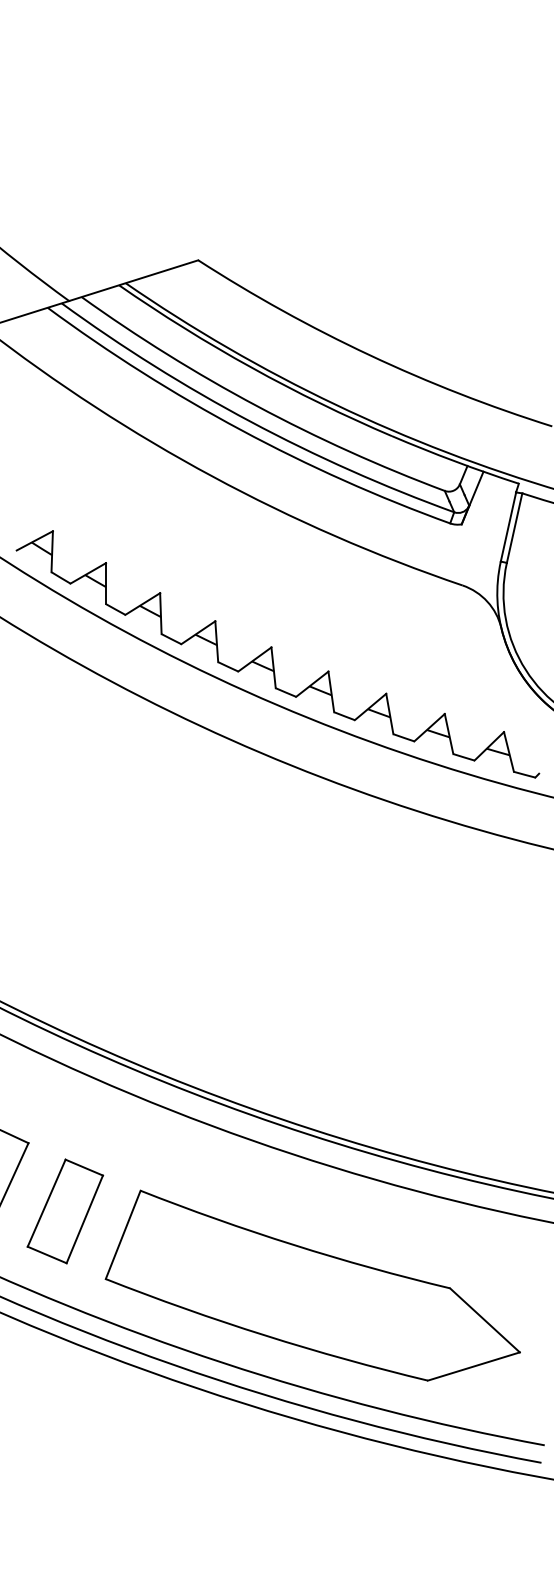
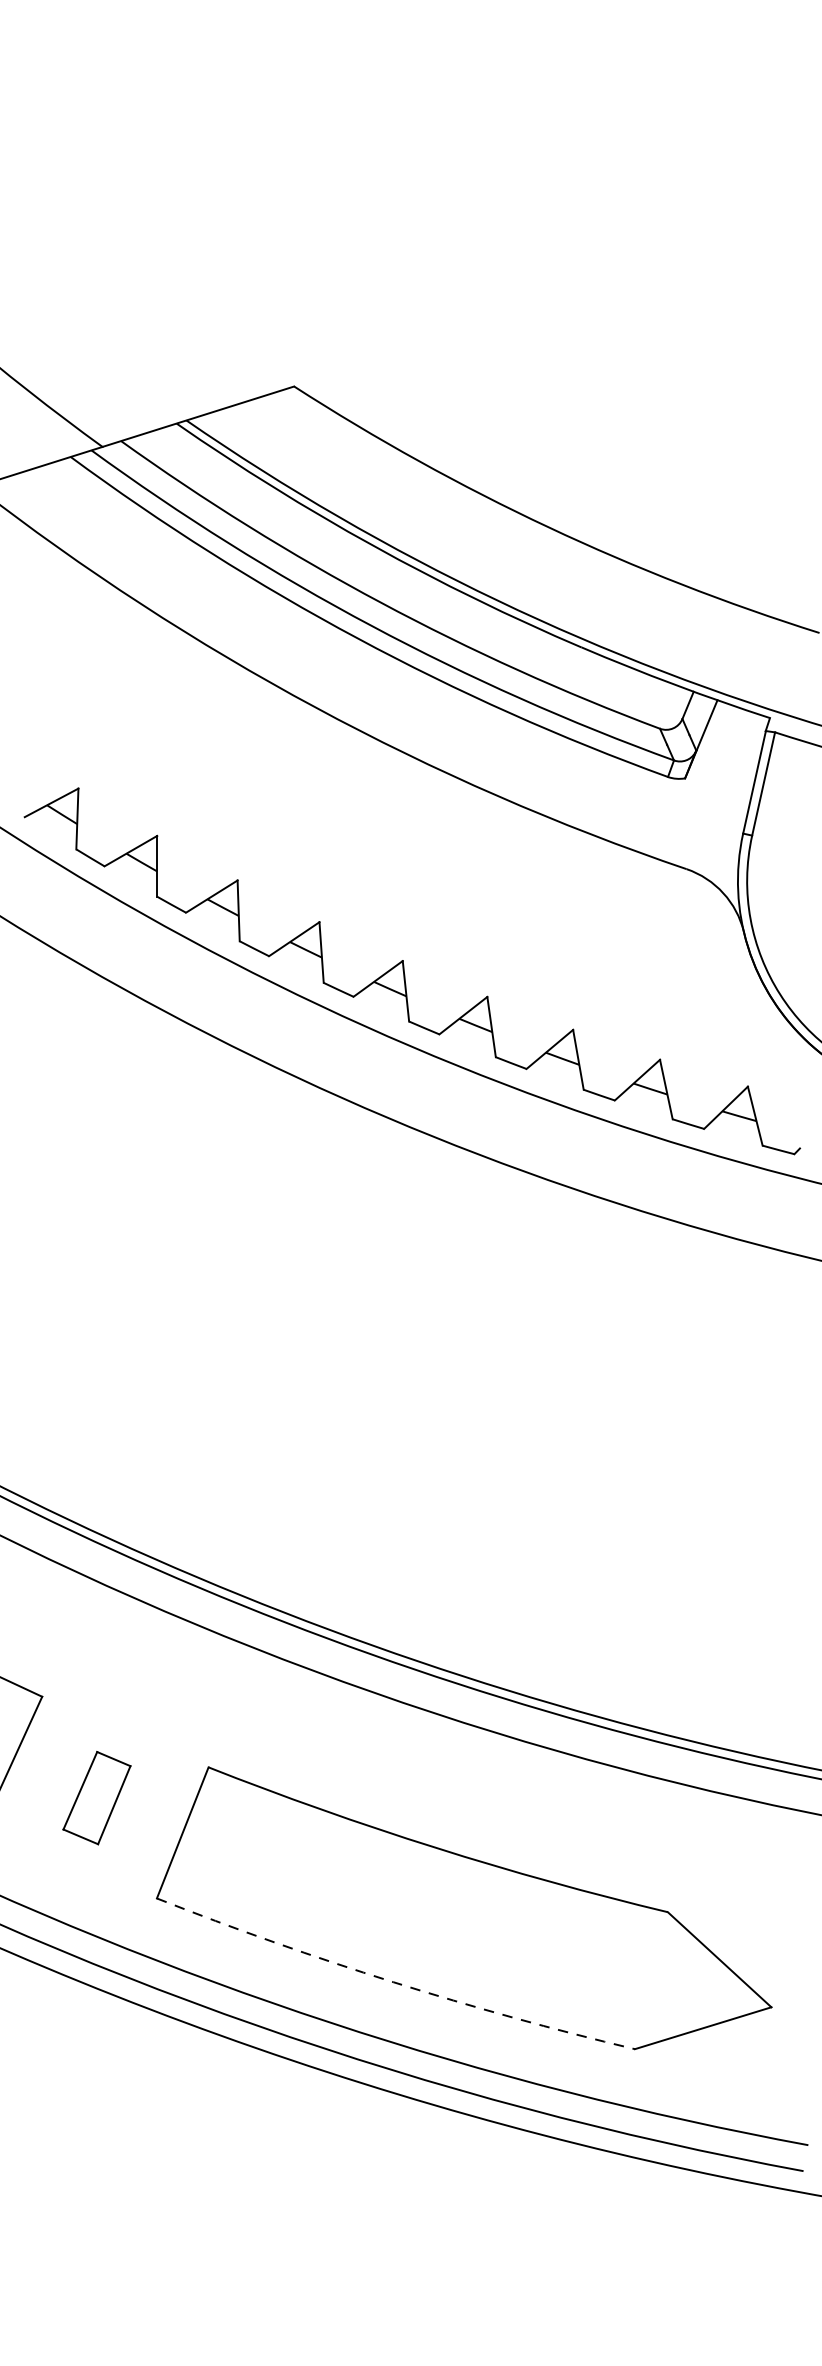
part: (65, 1211) -> (97, 1798), size x0.6
arc: (265, 1335) -> (393, 1982), solid -> dashed

